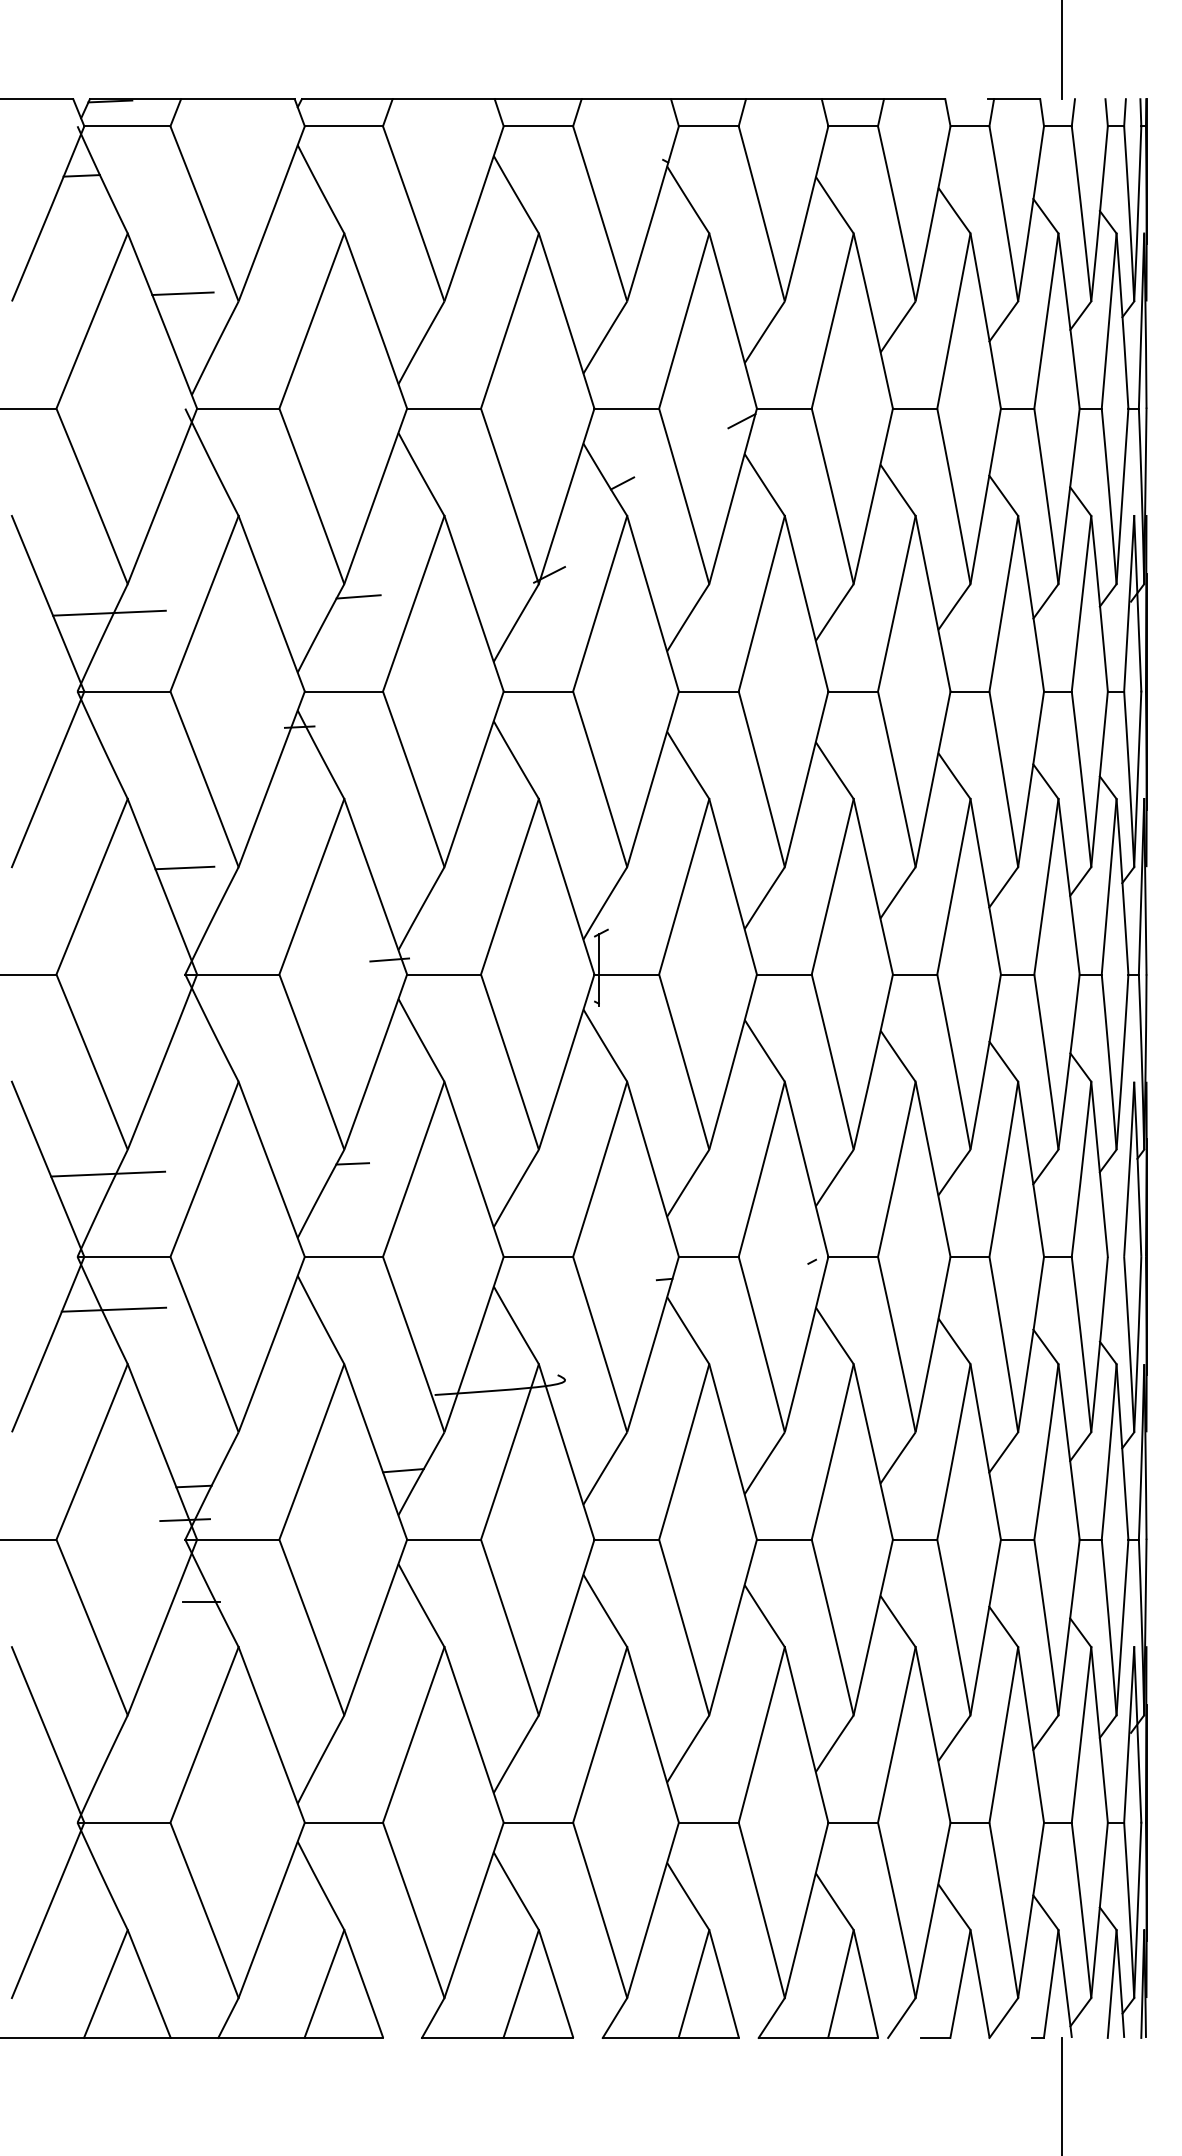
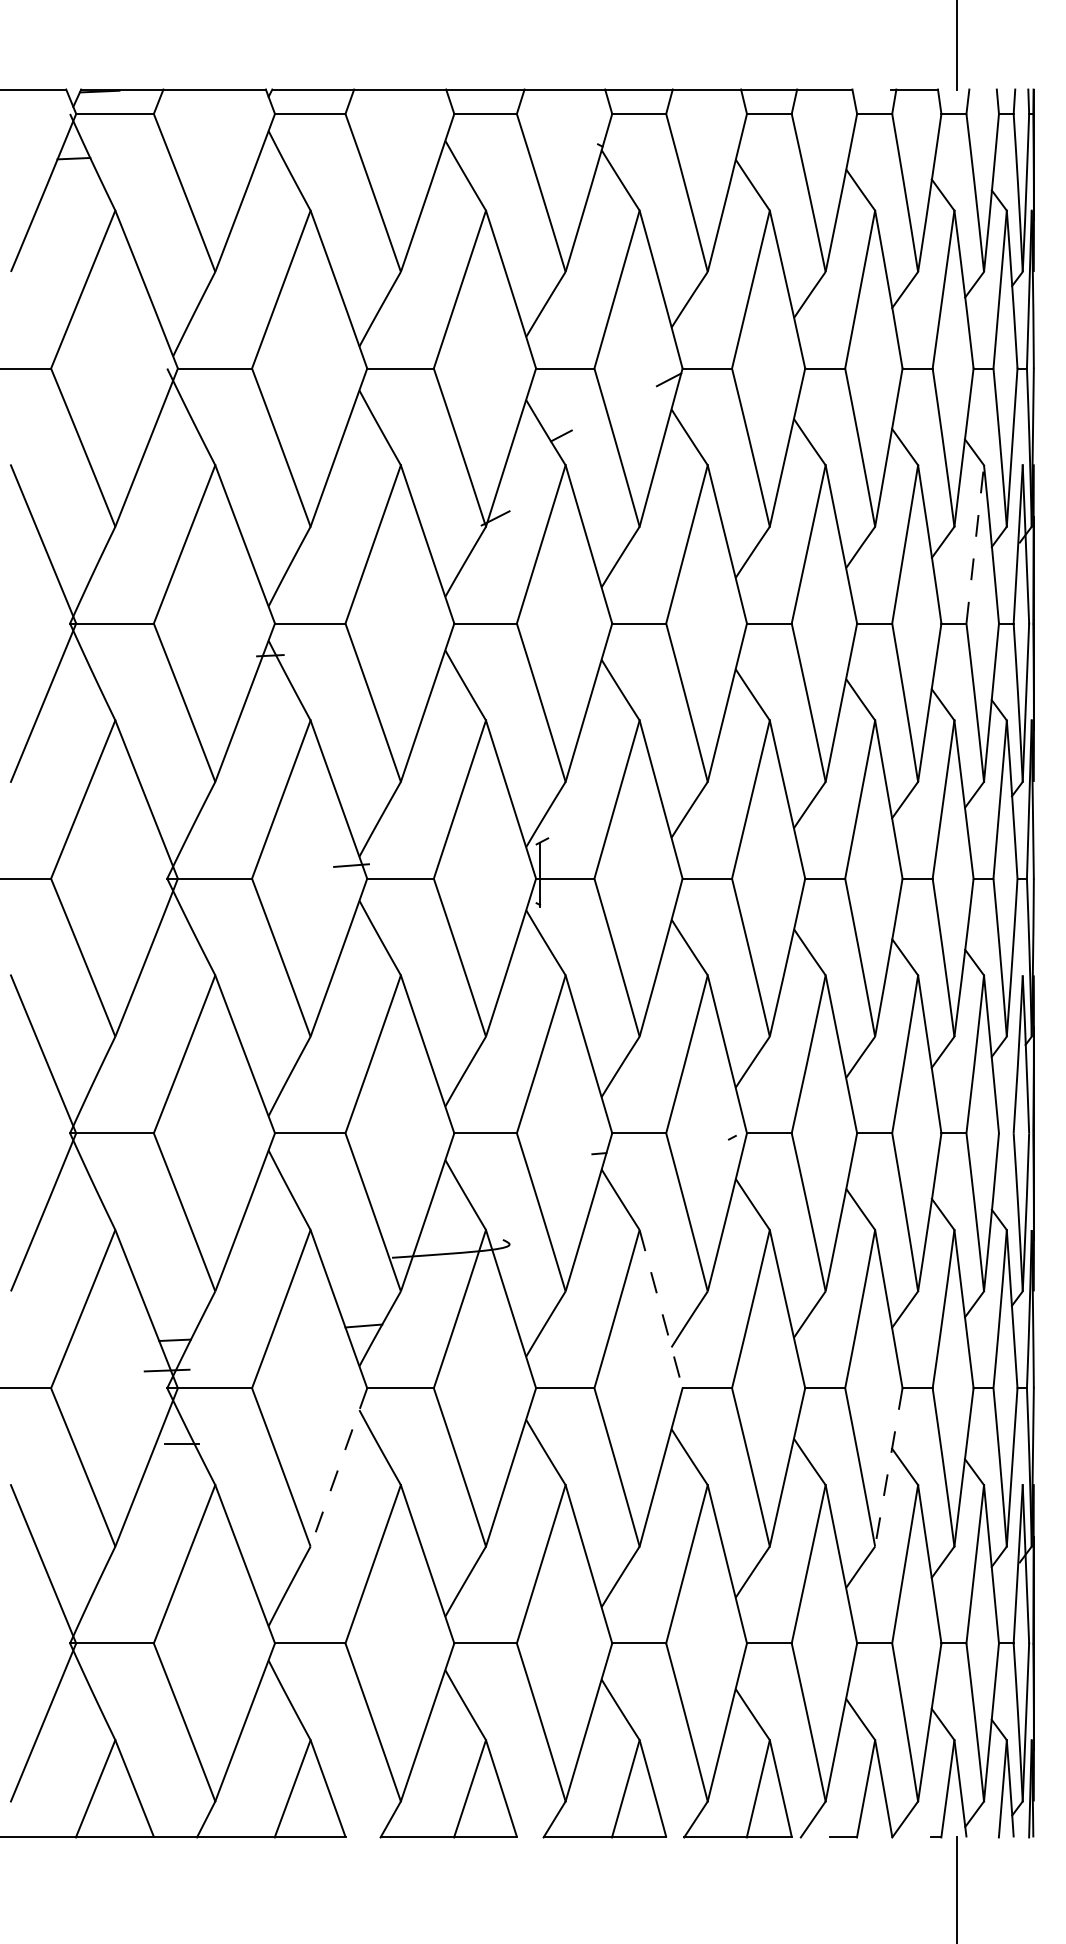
line: (182, 293) -> (164, 264), removed
line: (358, 596) -> (323, 537), removed
line: (1081, 603) -> (975, 544), solid -> dashed
line: (109, 612) -> (98, 552), removed
line: (184, 867) -> (166, 782), removed
line: (351, 1163) -> (317, 1049), removed
line: (107, 1173) -> (97, 1058), removed
line: (113, 1309) -> (102, 1180), removed
line: (733, 1452) -> (661, 1309), solid -> dashed
line: (375, 1627) -> (338, 1467), solid -> dashed
line: (985, 1627) -> (888, 1467), solid -> dashed

